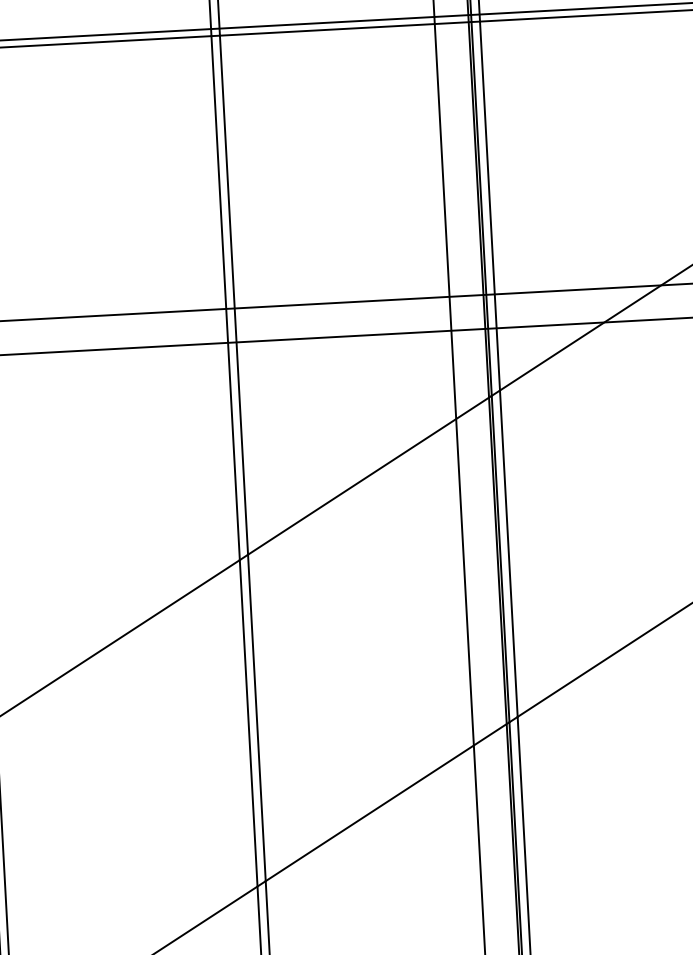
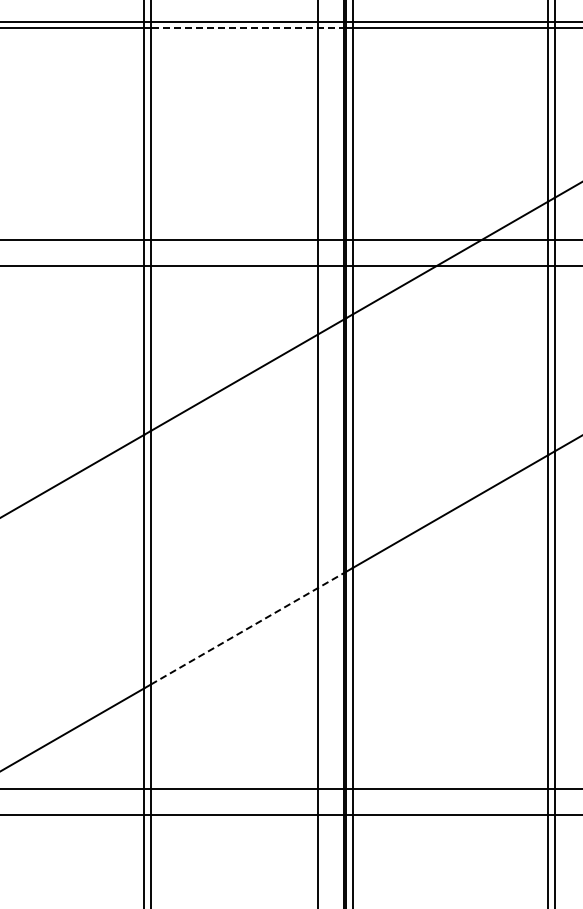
line: (345, 28) -> (248, 27), solid -> dashed
line: (387, 802) -> (248, 628), solid -> dashed

